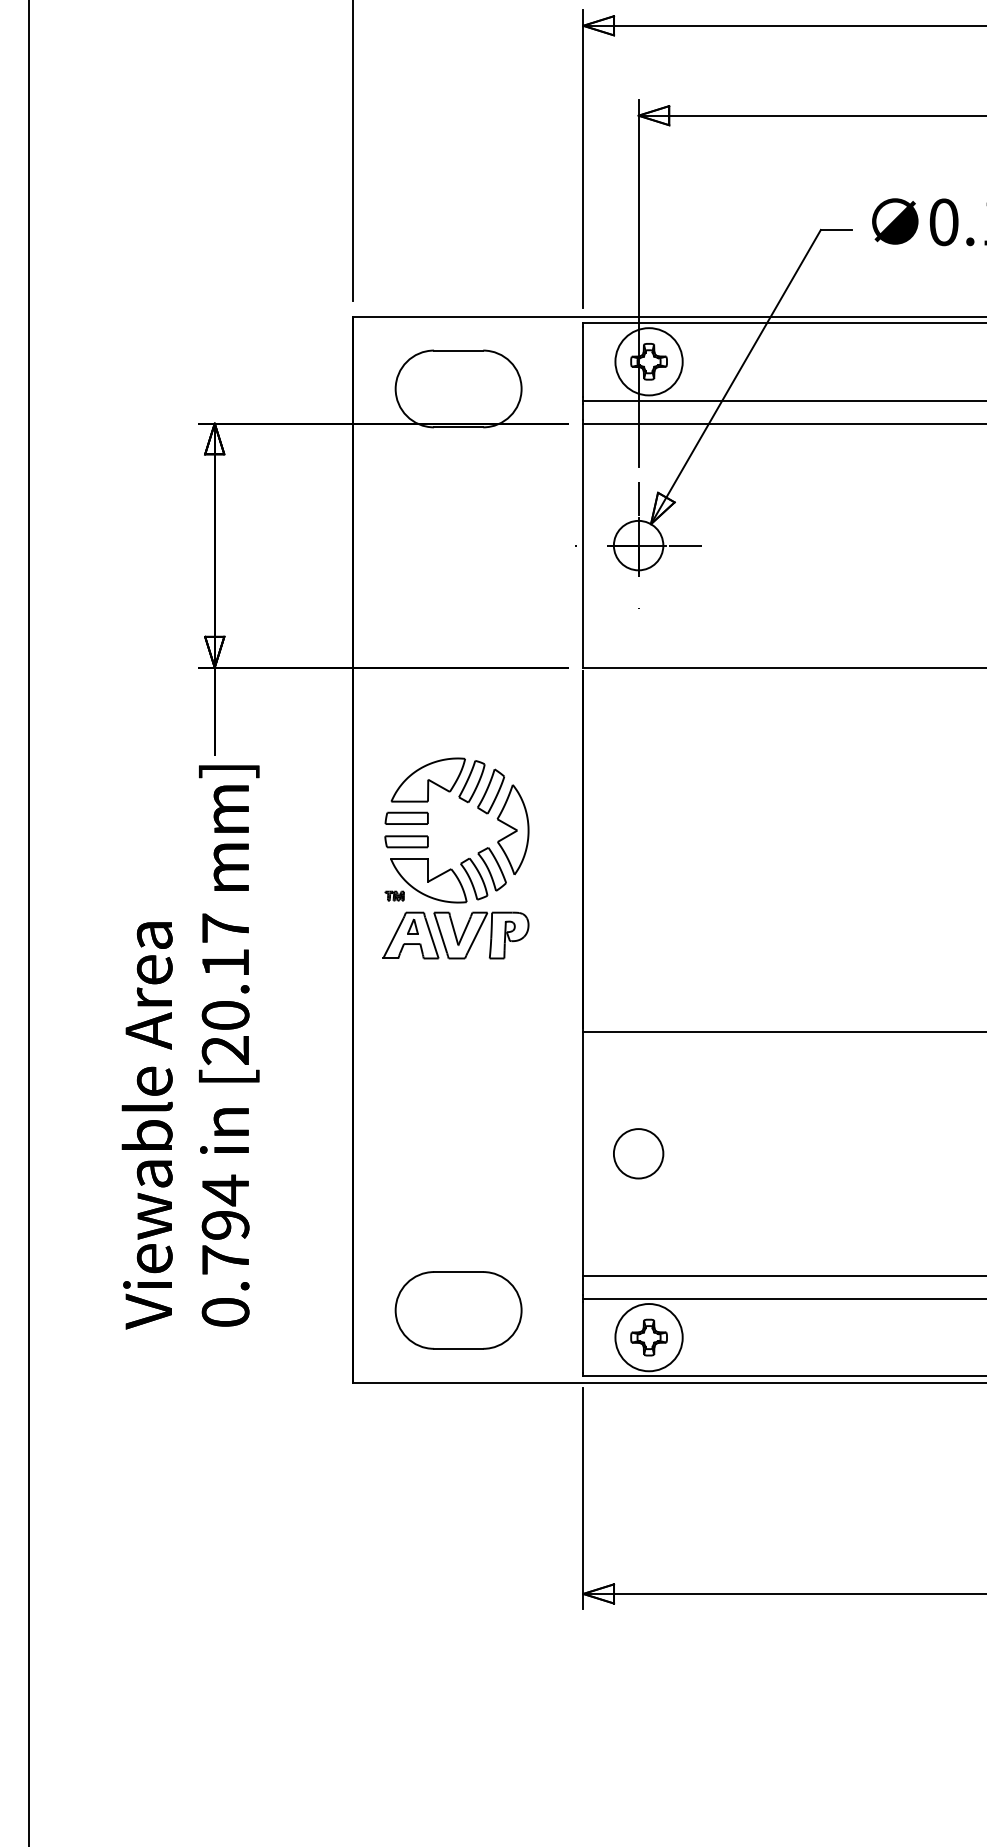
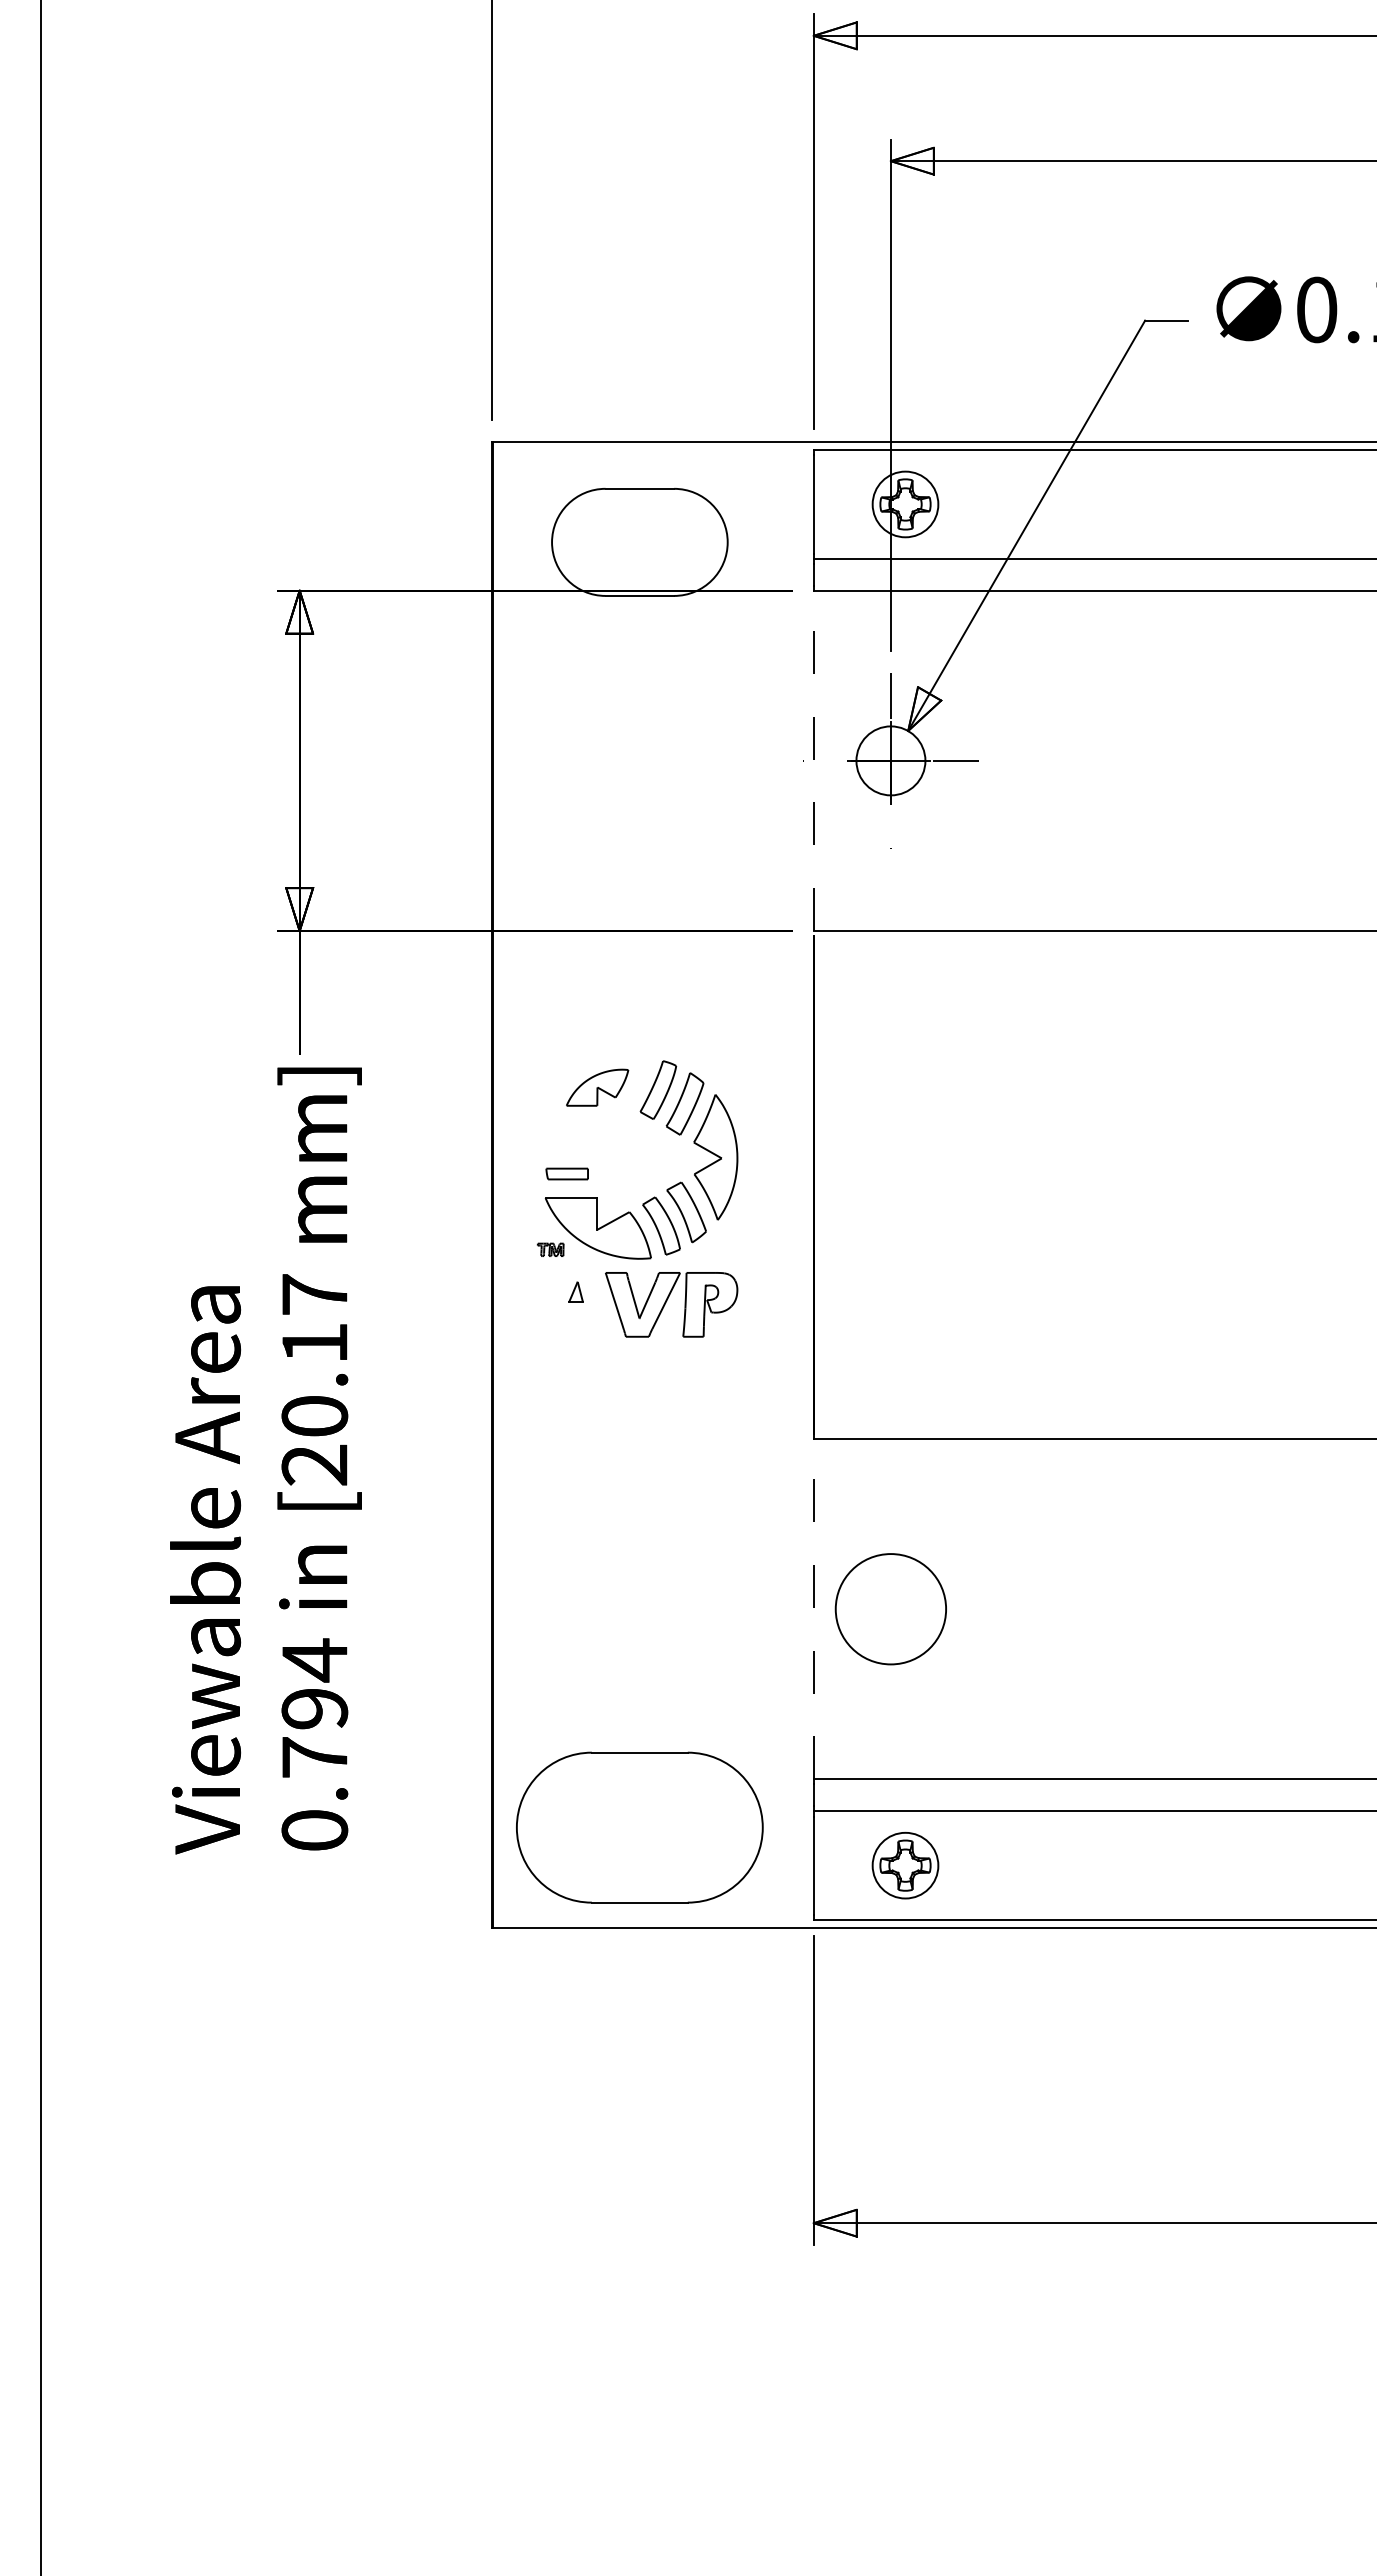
circle: (649, 361) -> (905, 504), size x0.7
line: (583, 545) -> (813, 760), solid -> dashed
part: (428, 779) -> (597, 1087), size x0.6
part: (406, 818) -> (567, 1141), removed
part: (406, 841) -> (566, 1173), size x0.7
part: (411, 935) -> (573, 1304), removed
line: (583, 1153) -> (813, 1608), solid -> dashed
circle: (638, 1153) -> (890, 1608), size x1.6
part: (458, 1310) -> (639, 1827), size x1.4
circle: (649, 1337) -> (905, 1865), size x0.7

